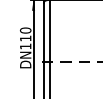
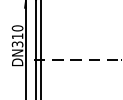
text: (25, 46) -> (17, 44), 110 -> 310

